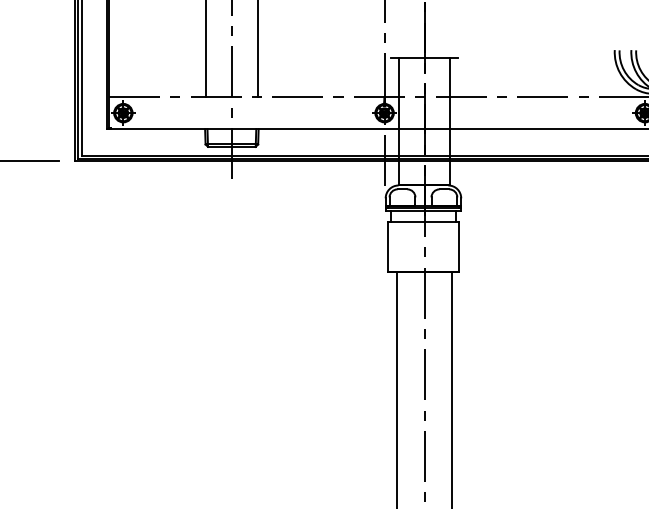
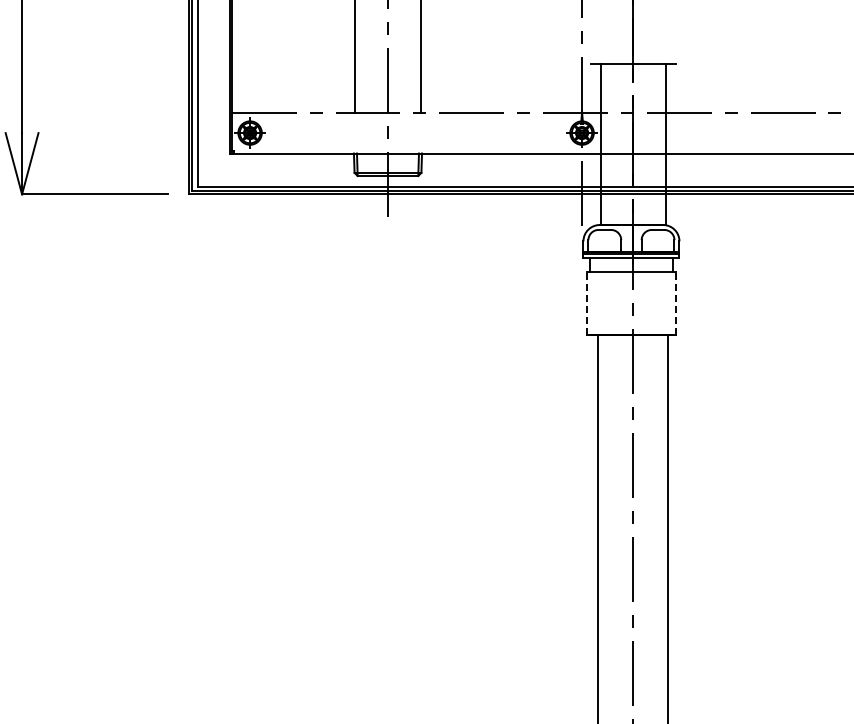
line: (388, 247) -> (586, 303), solid -> dashed
line: (458, 247) -> (676, 303), solid -> dashed

